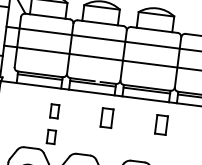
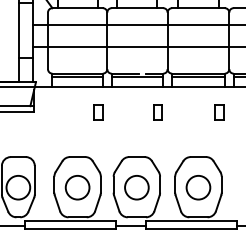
part: (106, 117) -> (157, 112), size x0.71
part: (161, 124) -> (219, 112), size x0.71
part: (51, 136) -> (98, 141), removed

